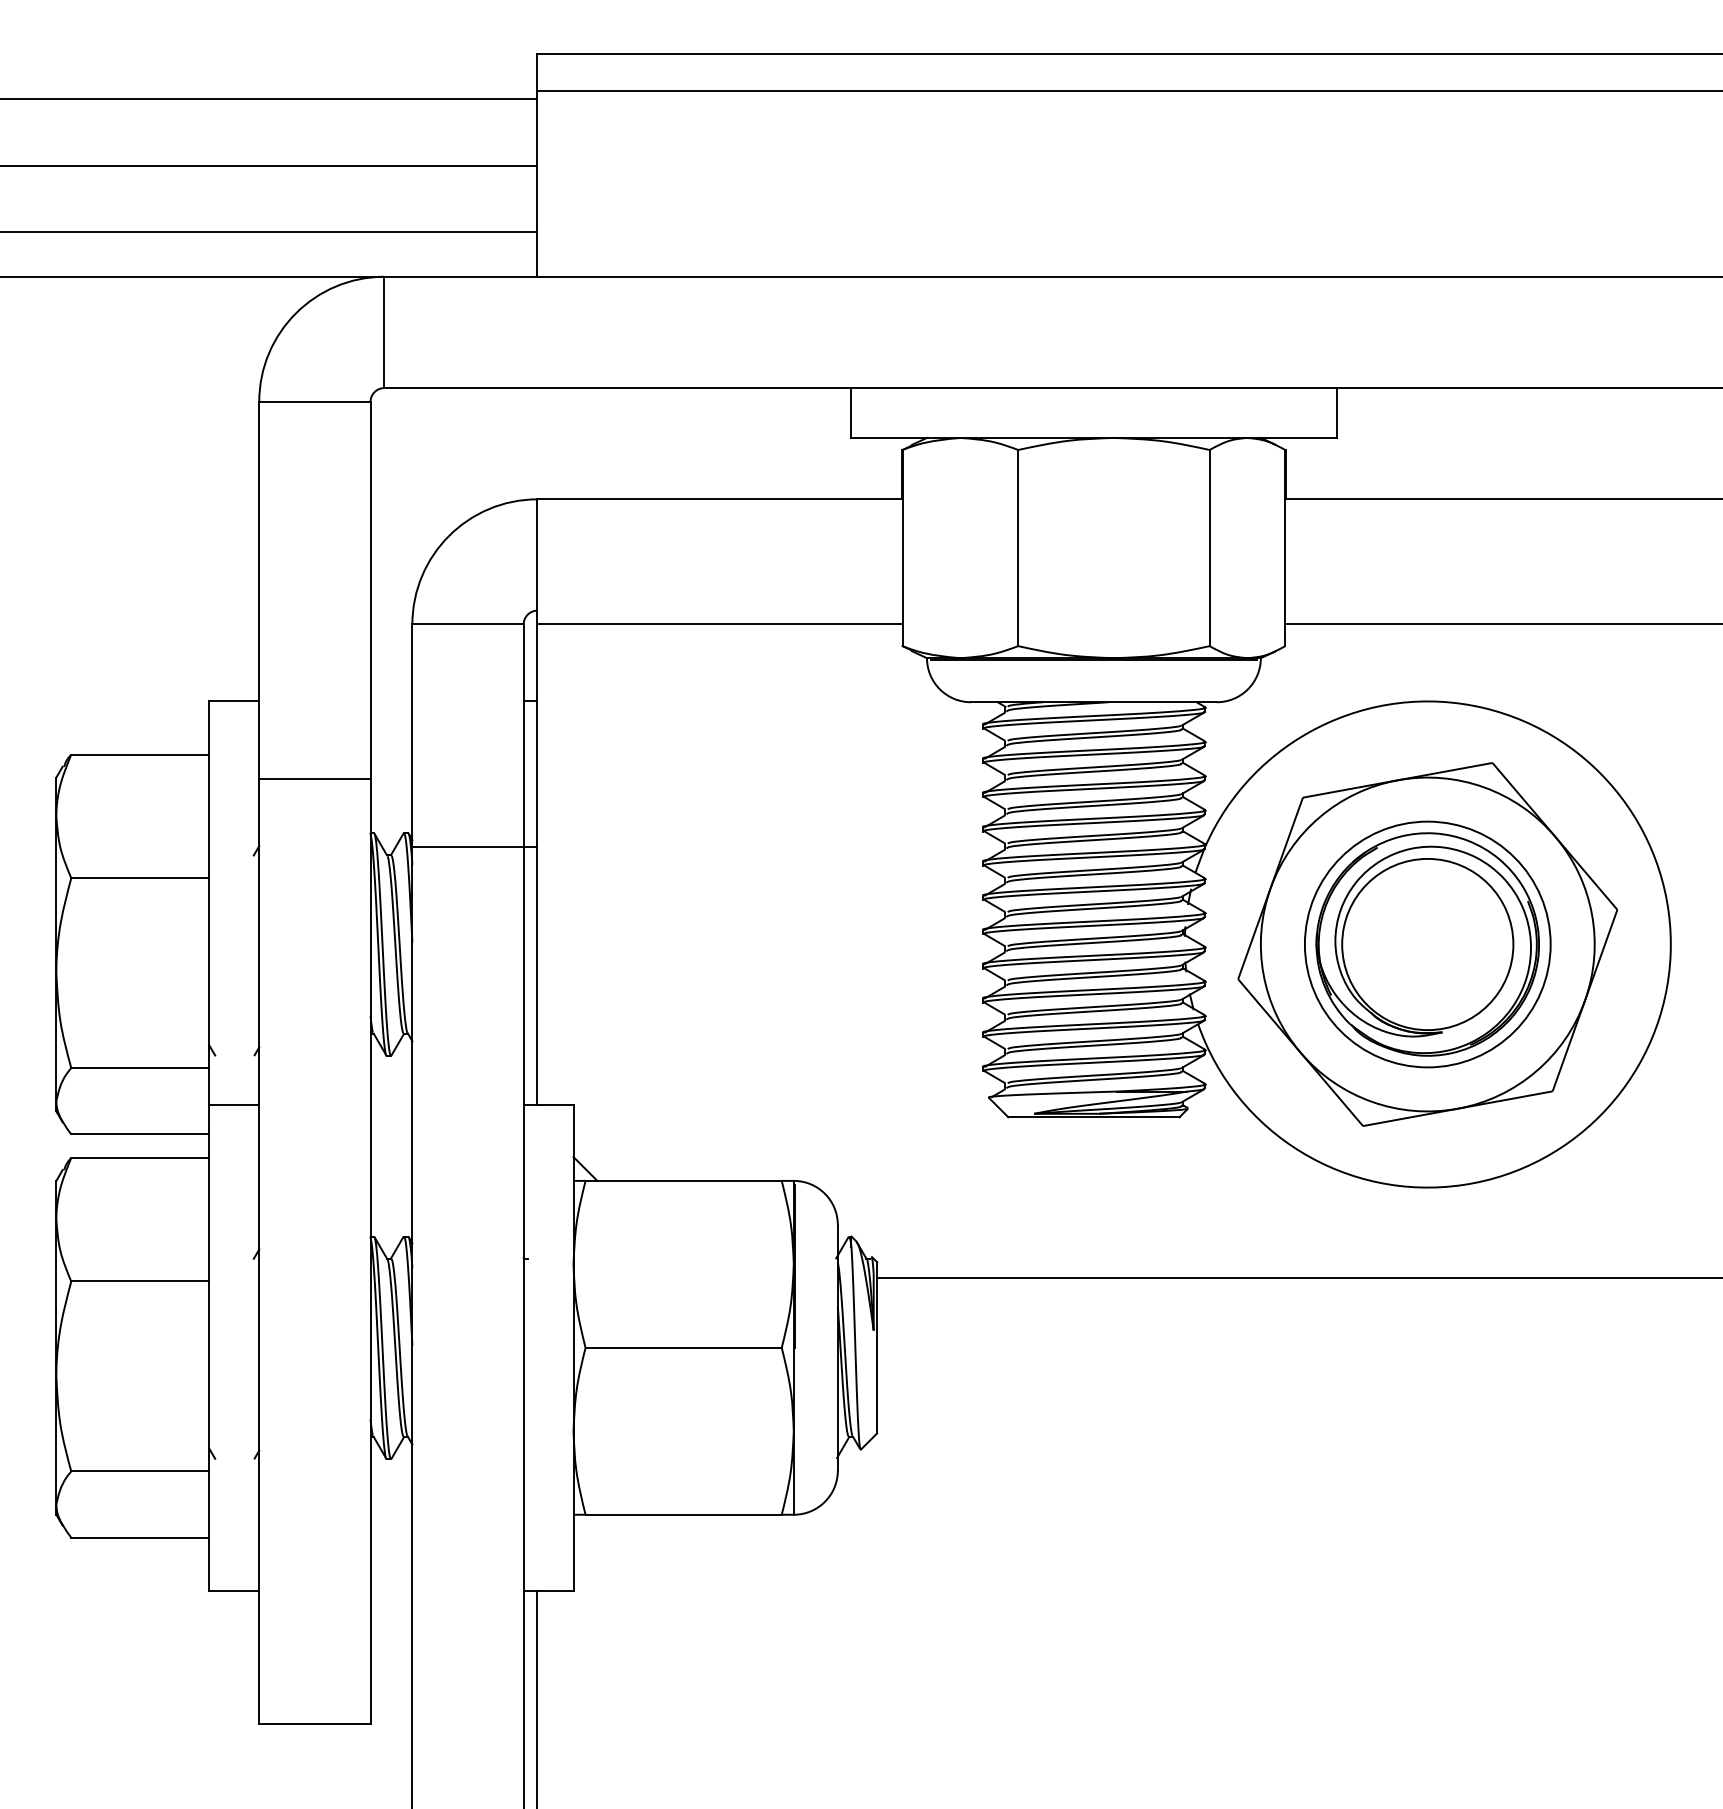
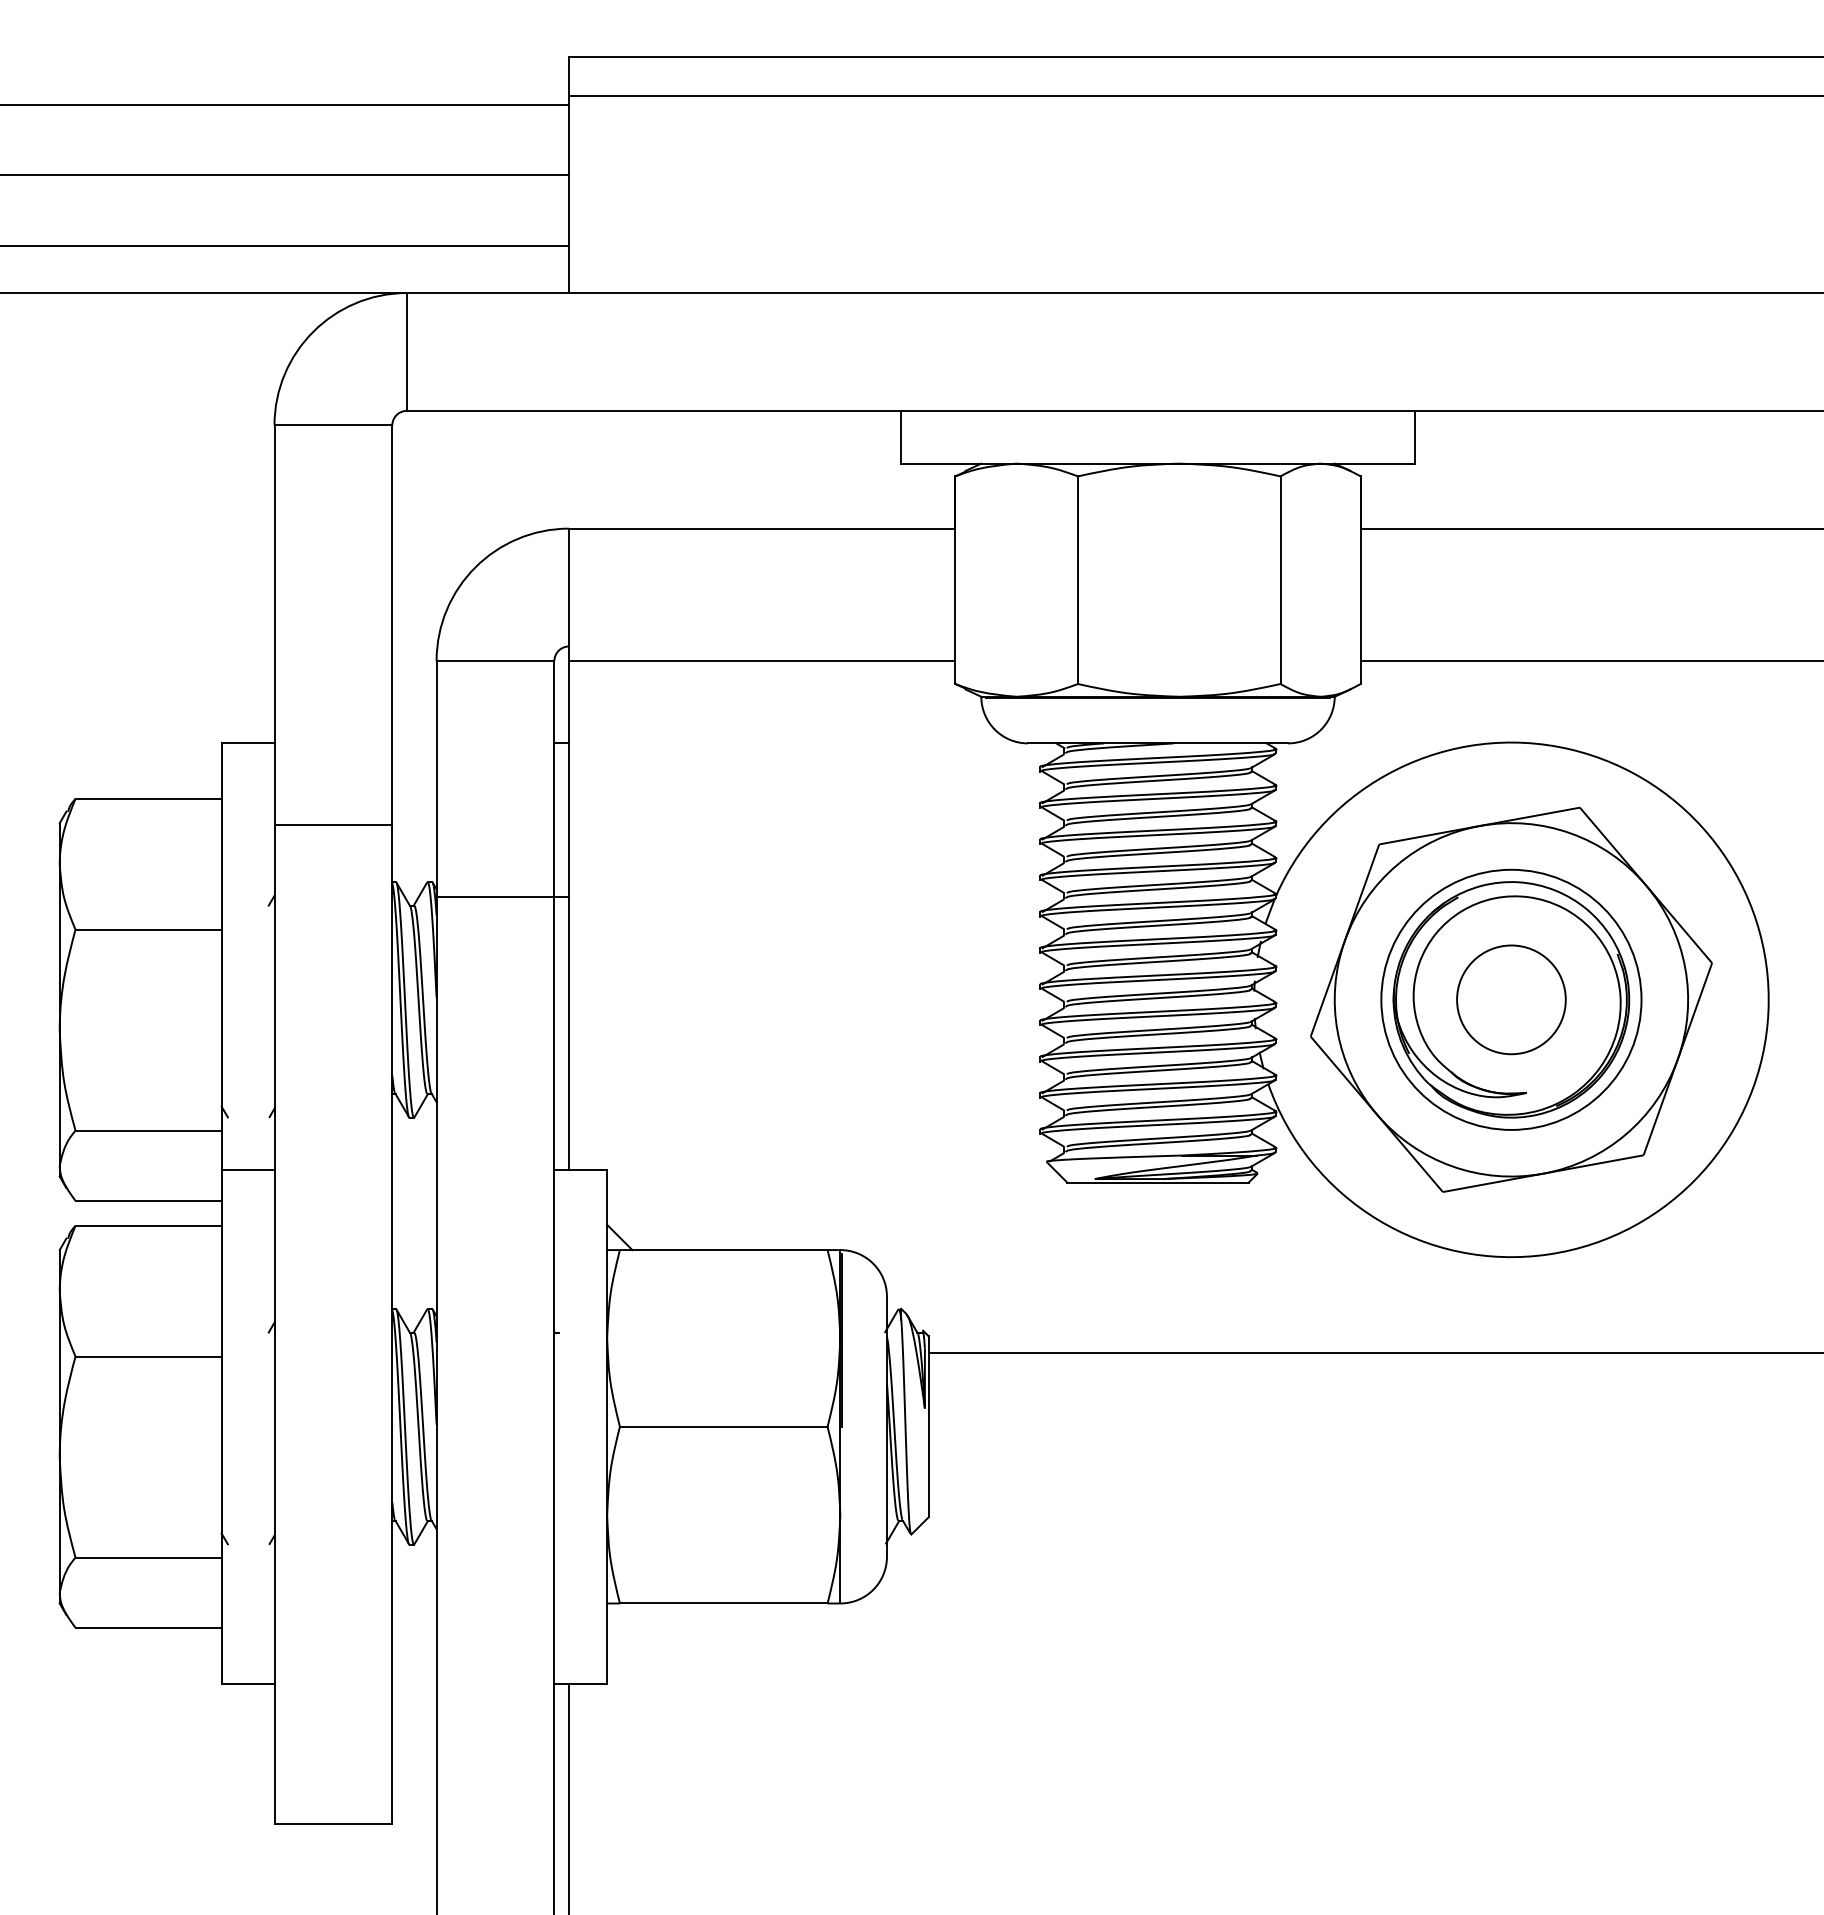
circle: (1427, 944) -> (1511, 999), size x0.6

